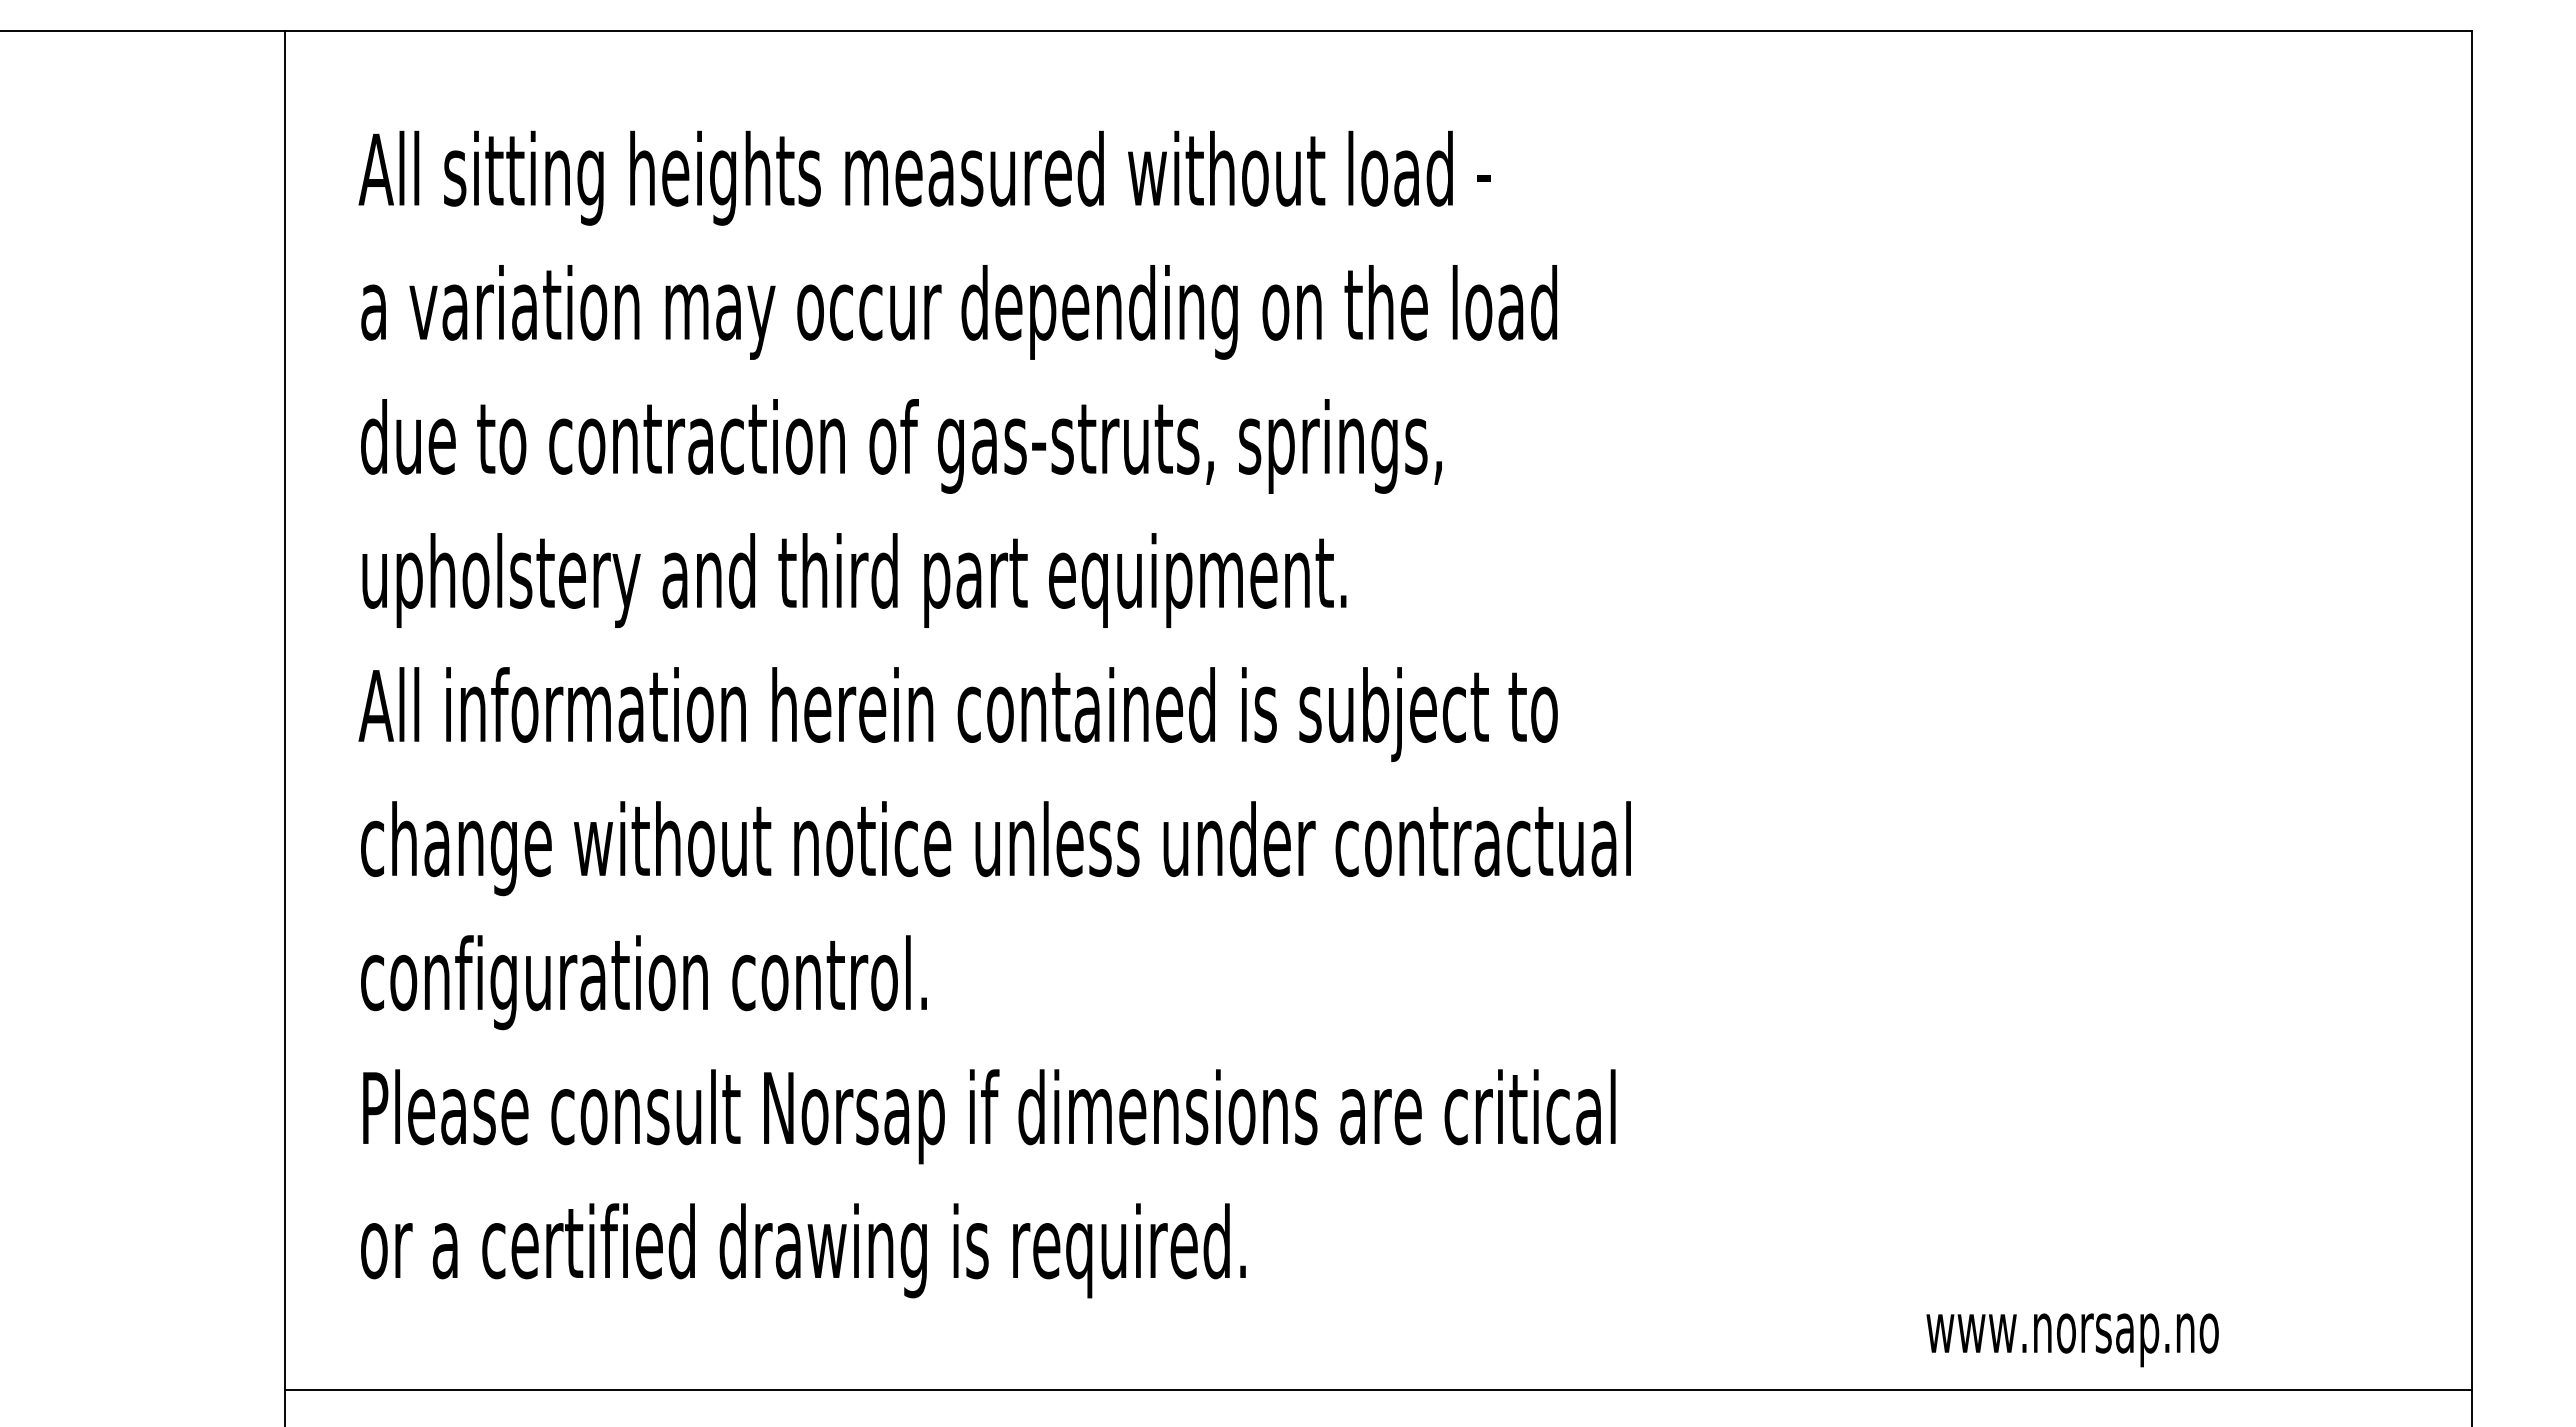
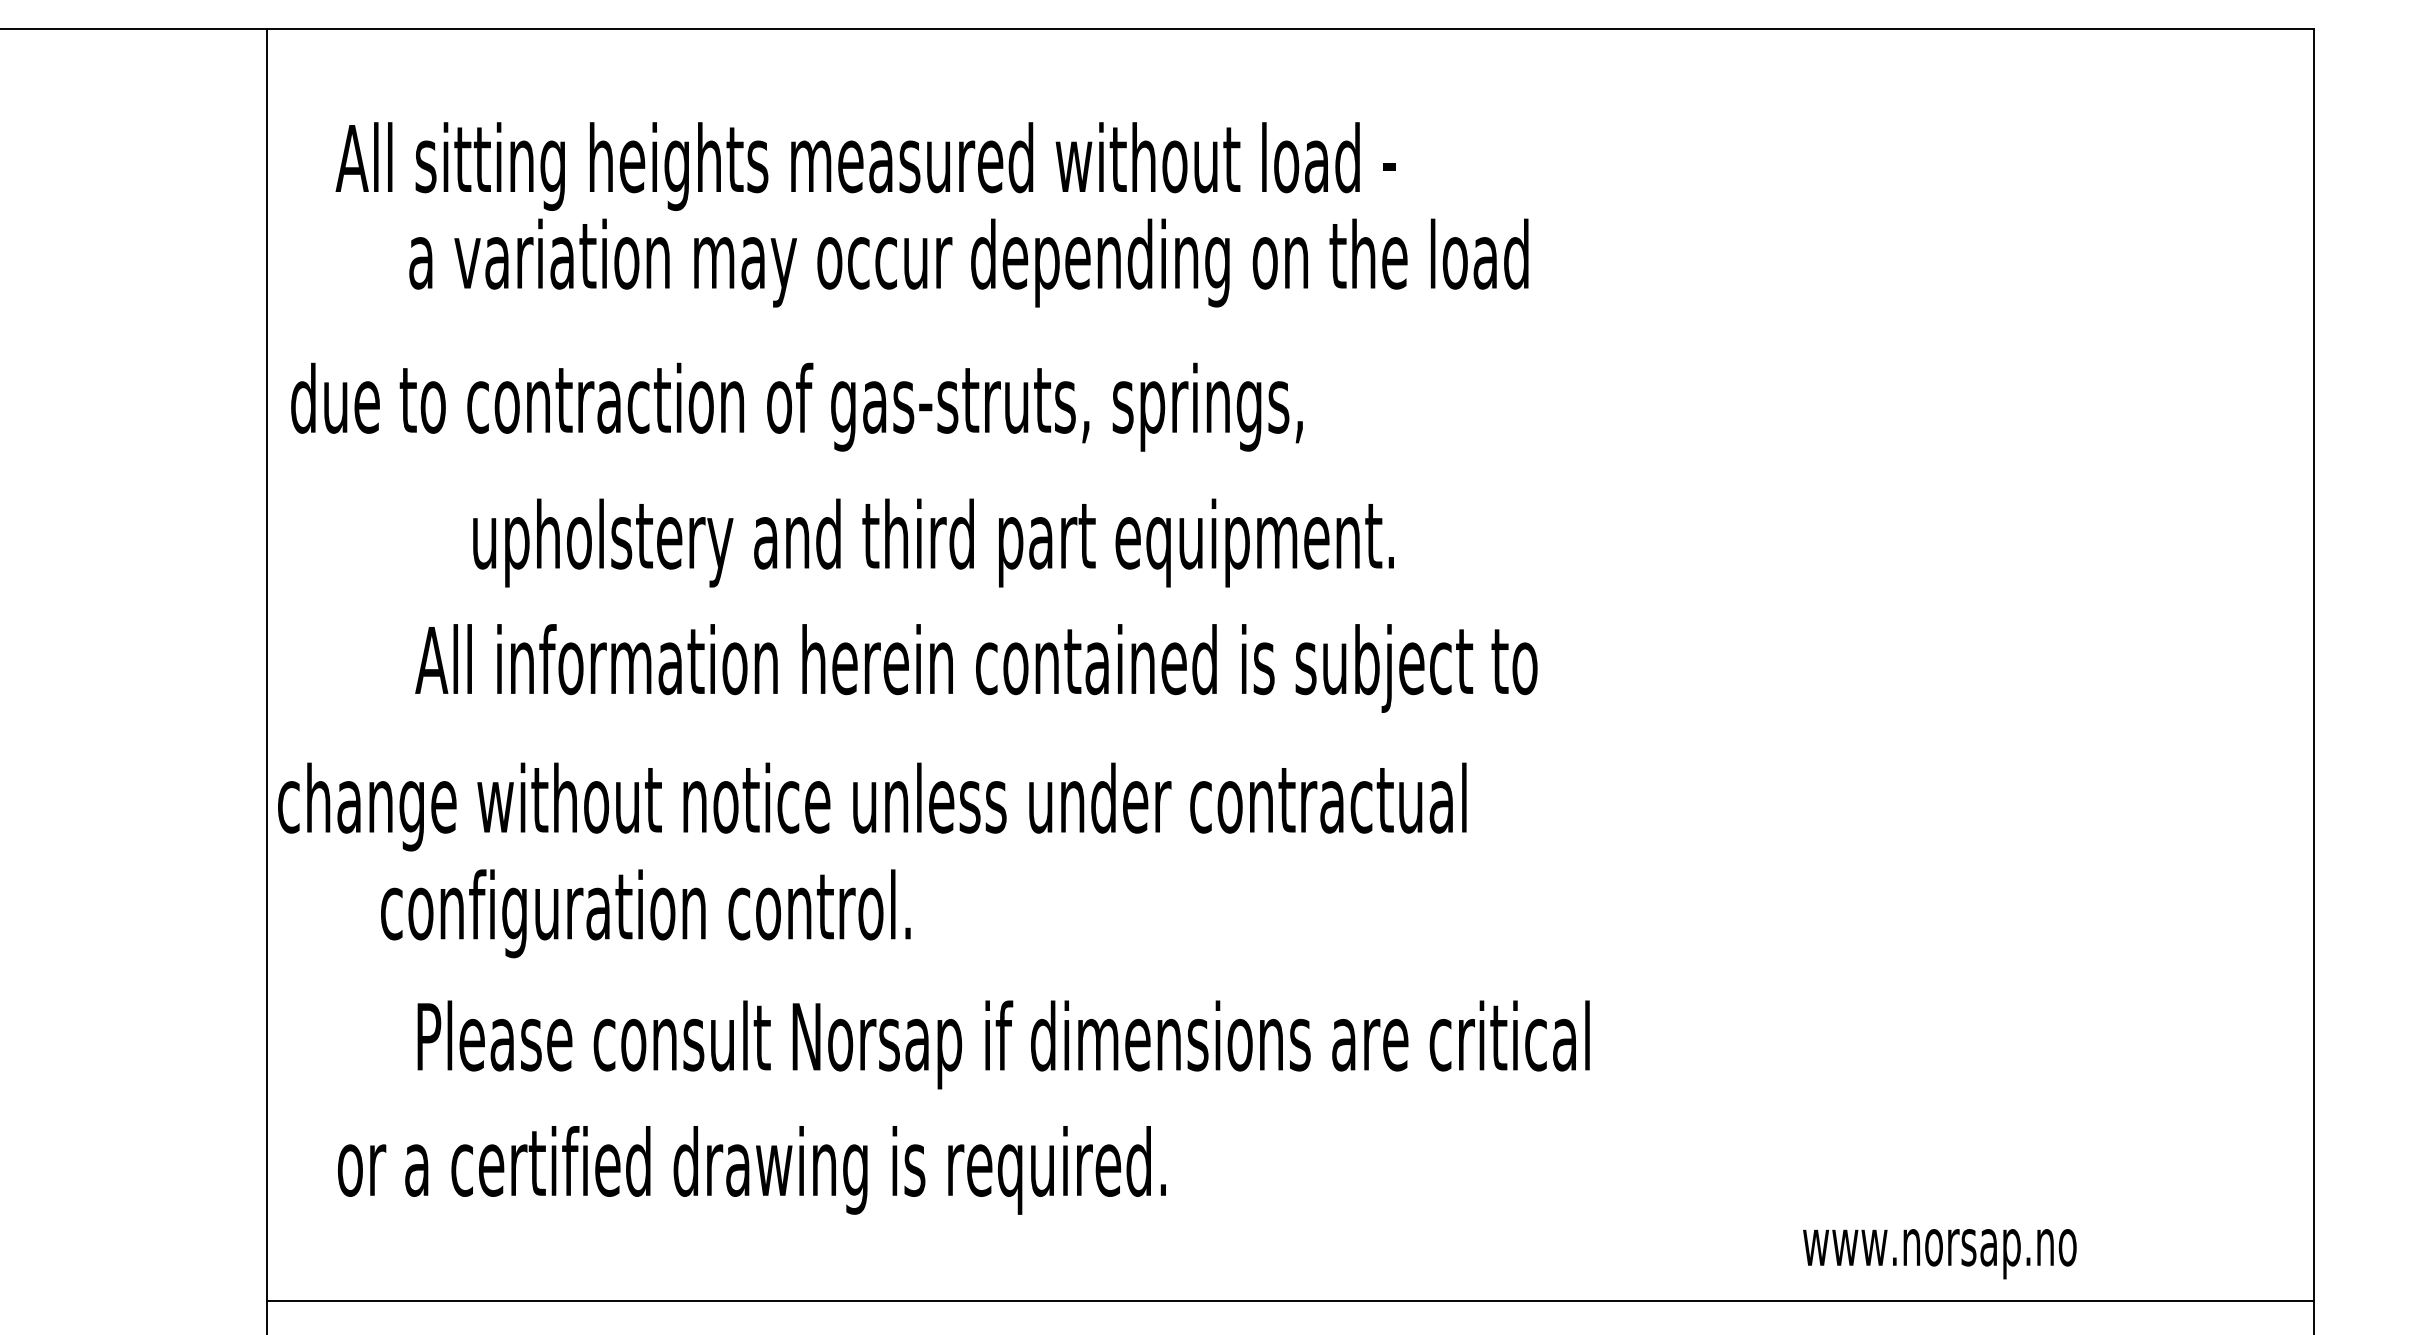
text: (958, 312) -> (968, 263), moved
text: (901, 446) -> (796, 407), moved
text: (854, 580) -> (933, 543), moved
text: (957, 714) -> (975, 668), moved
text: (995, 848) -> (871, 806), moved
text: (643, 982) -> (645, 913), moved
text: (989, 1116) -> (1003, 1044), moved

